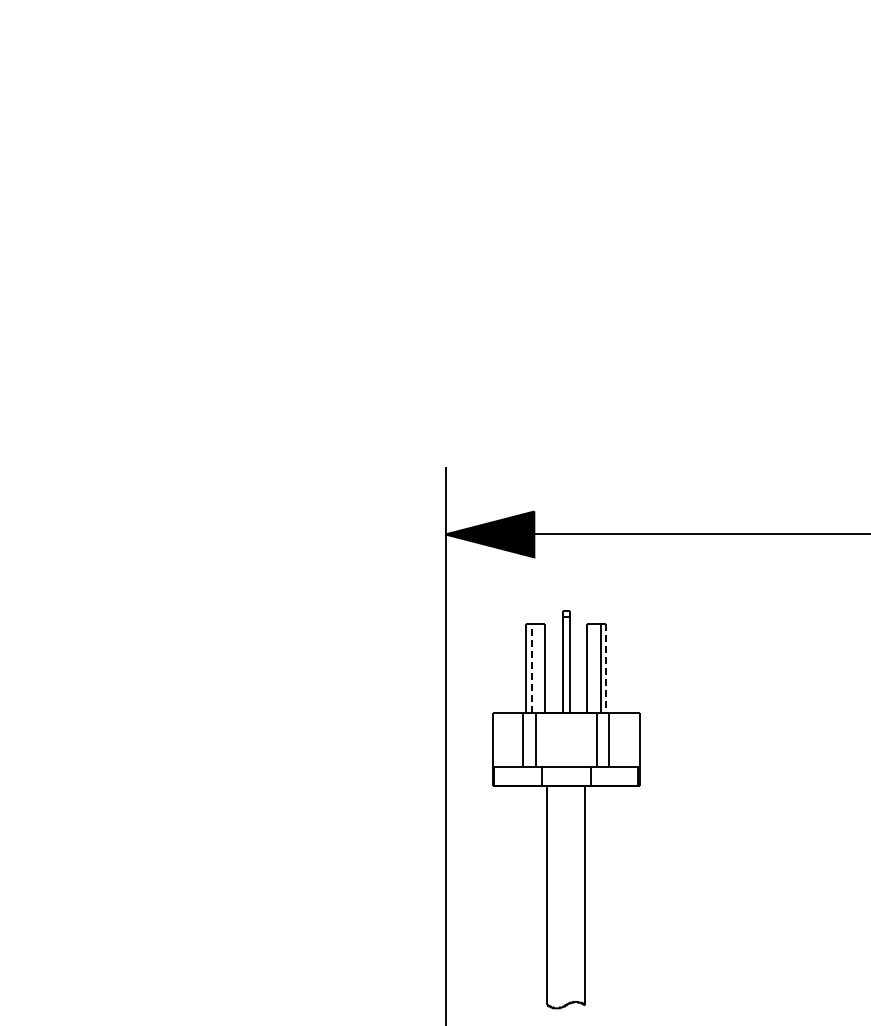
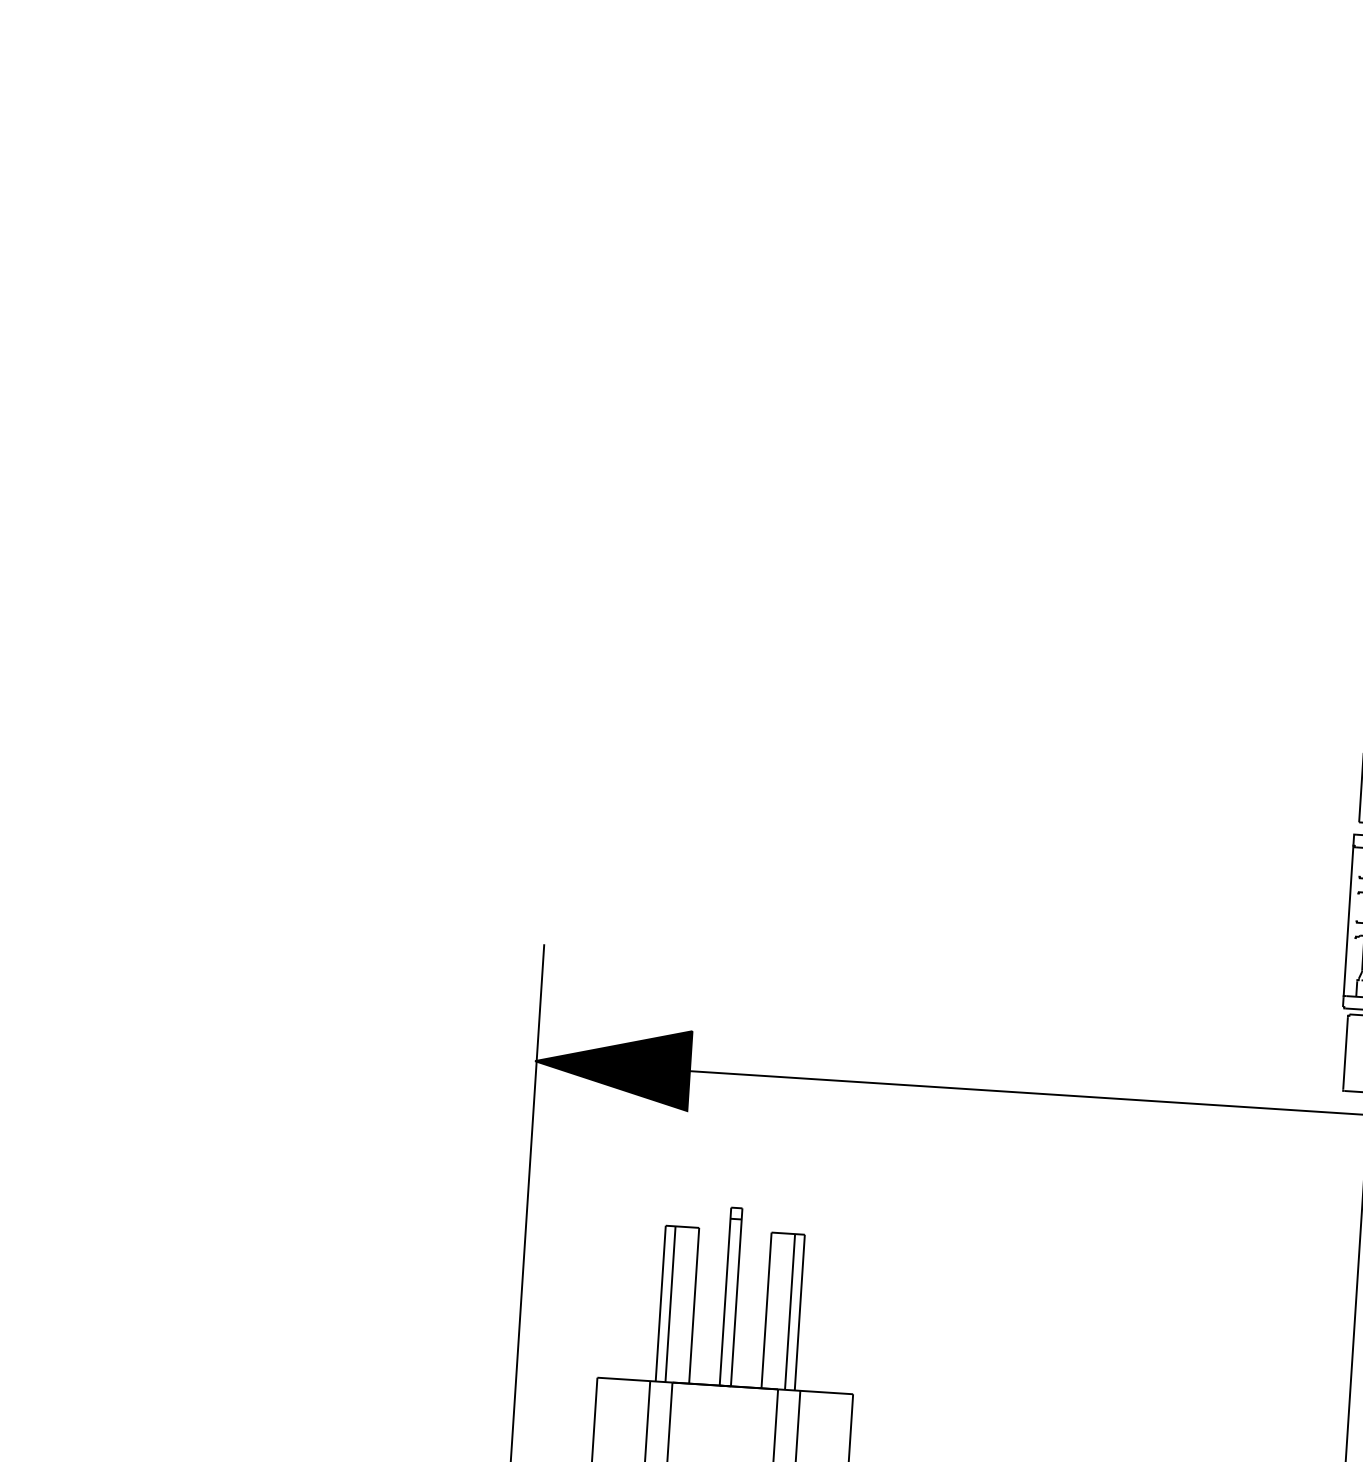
line: (531, 668) -> (669, 1304), dashed -> solid
line: (606, 668) -> (800, 1312), dashed -> solid

